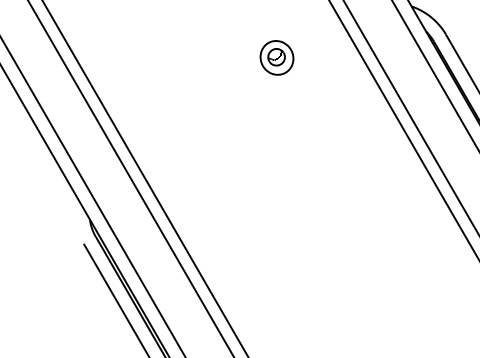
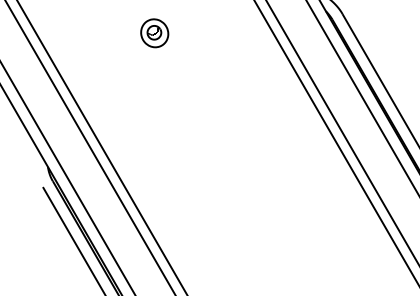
part: (276, 58) -> (154, 33), moved

